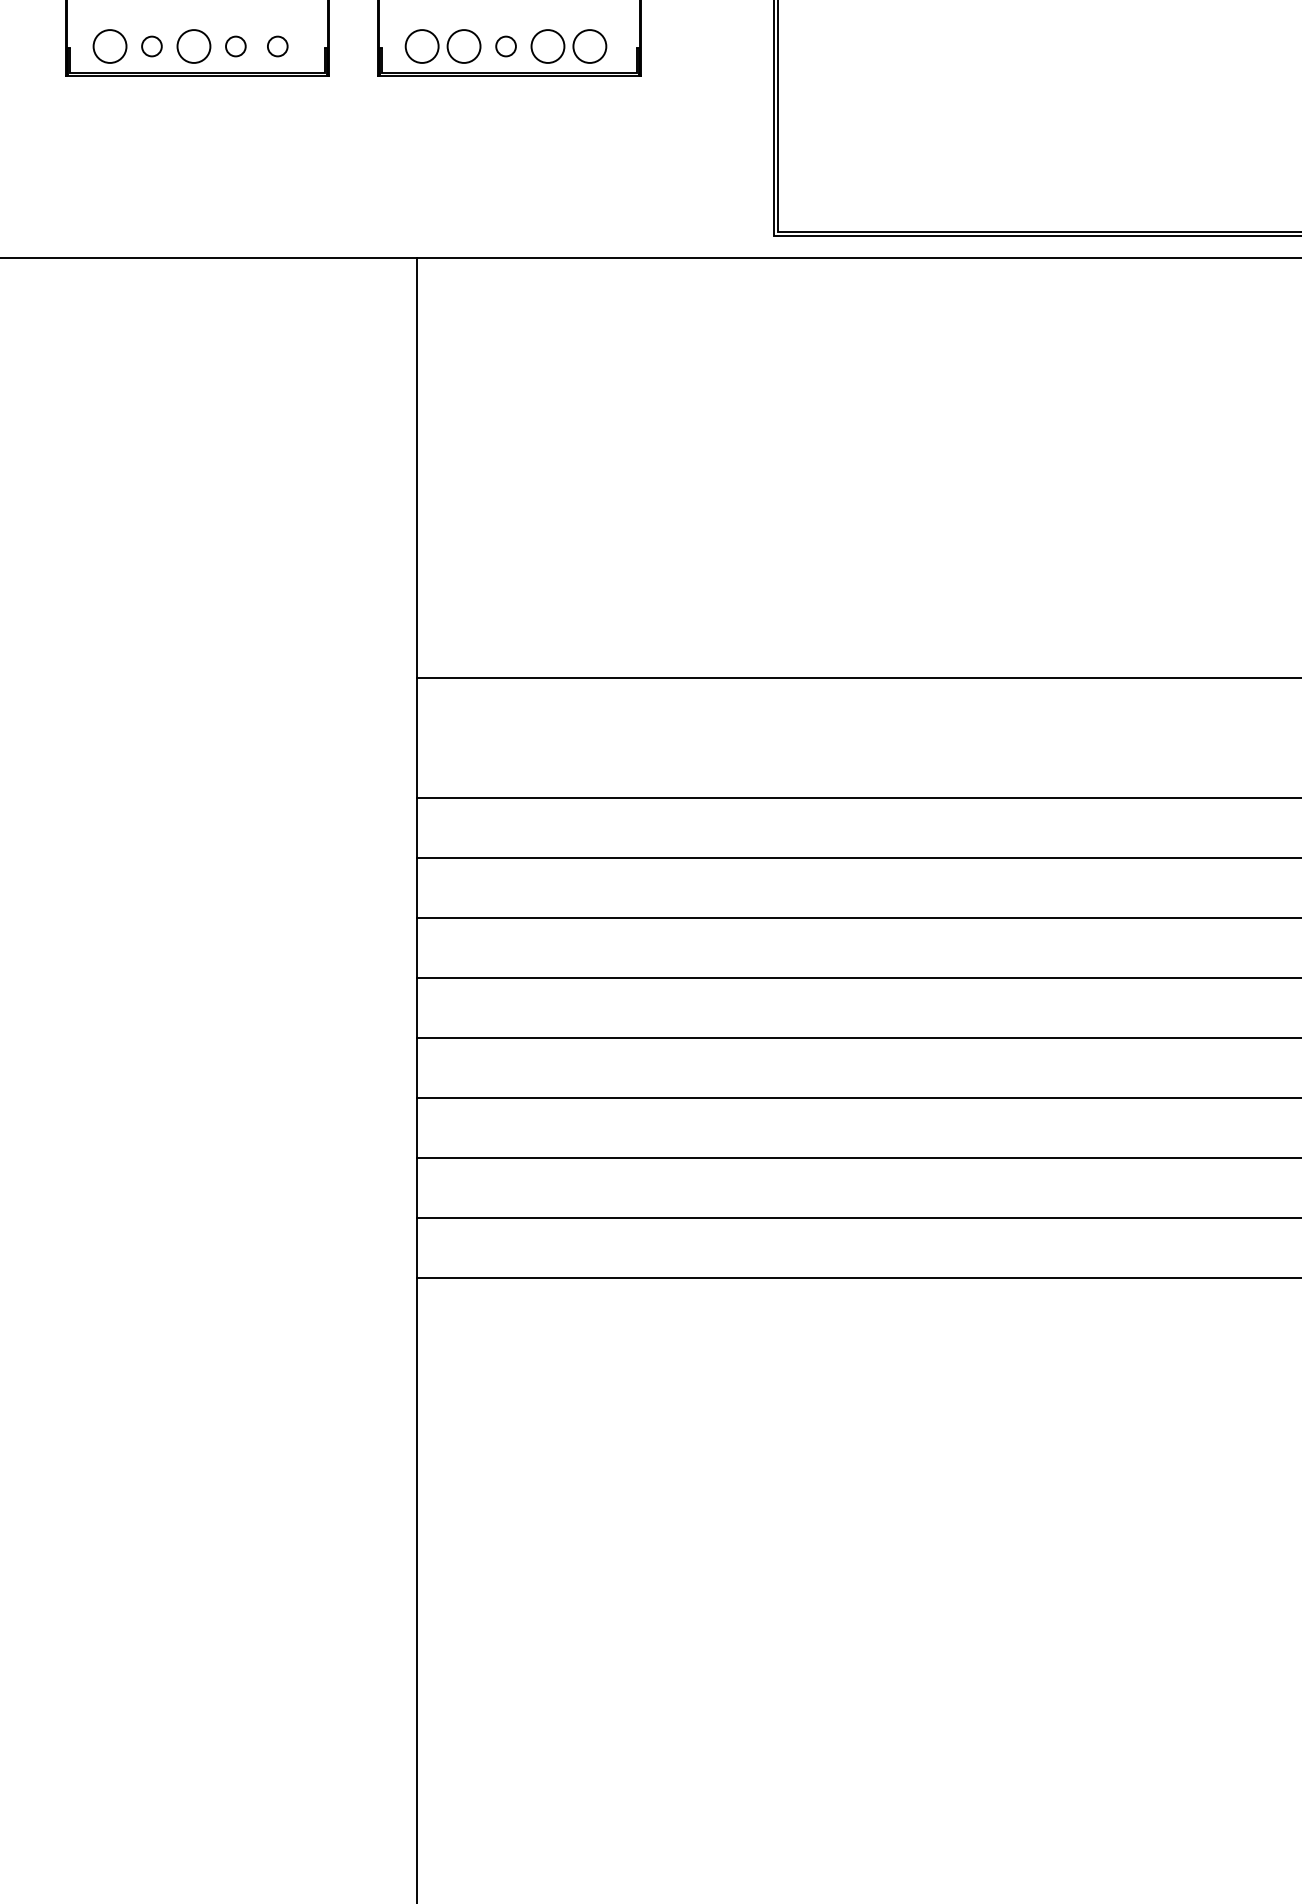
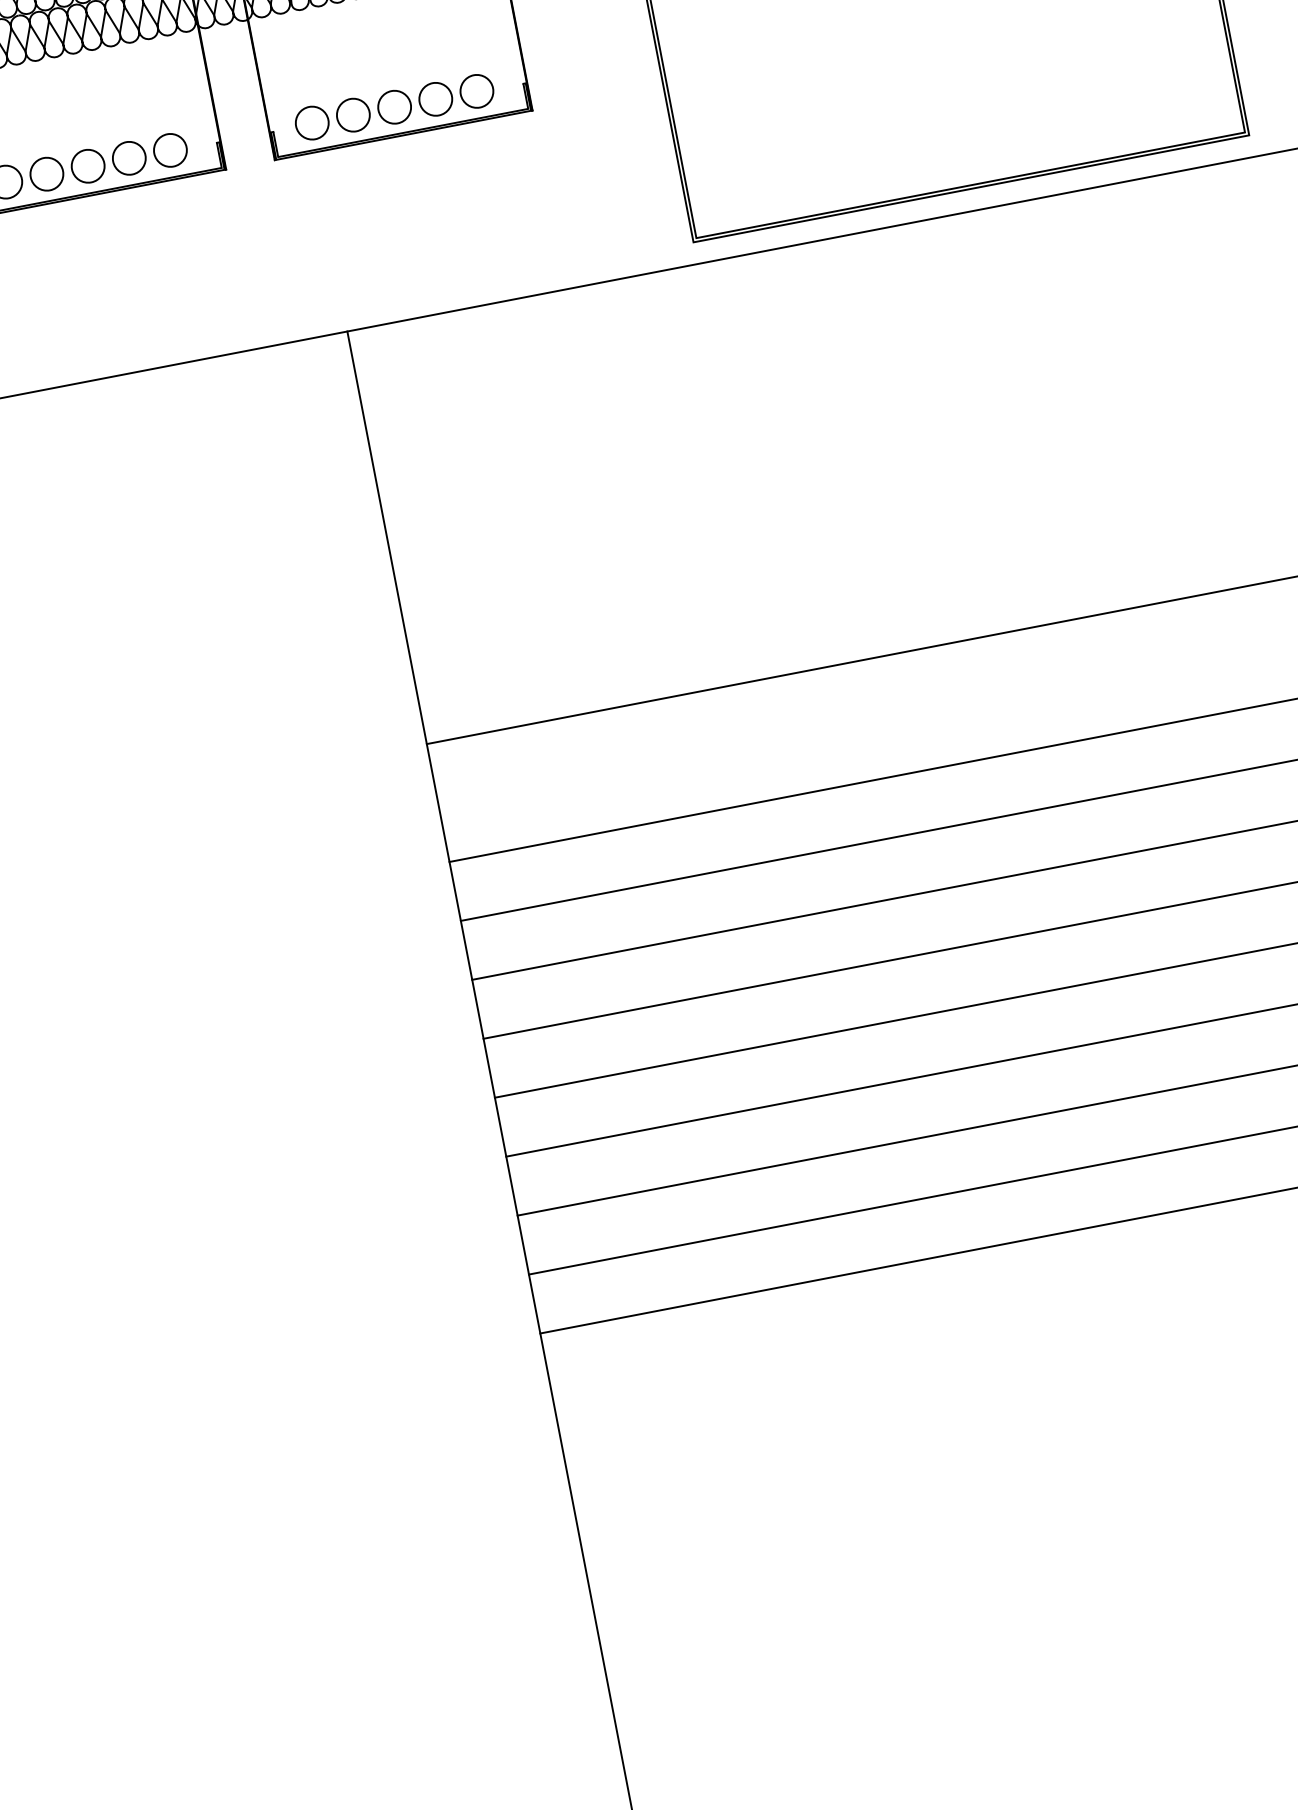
circle: (151, 46) -> (46, 174), size x1.67
circle: (235, 46) -> (128, 158), size x1.67
circle: (277, 46) -> (170, 150), size x1.67
circle: (505, 46) -> (394, 107), size x1.67

